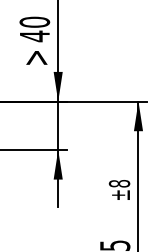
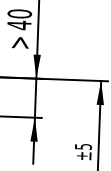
text: (119, 183) -> (83, 146), ±8 -> ±5

